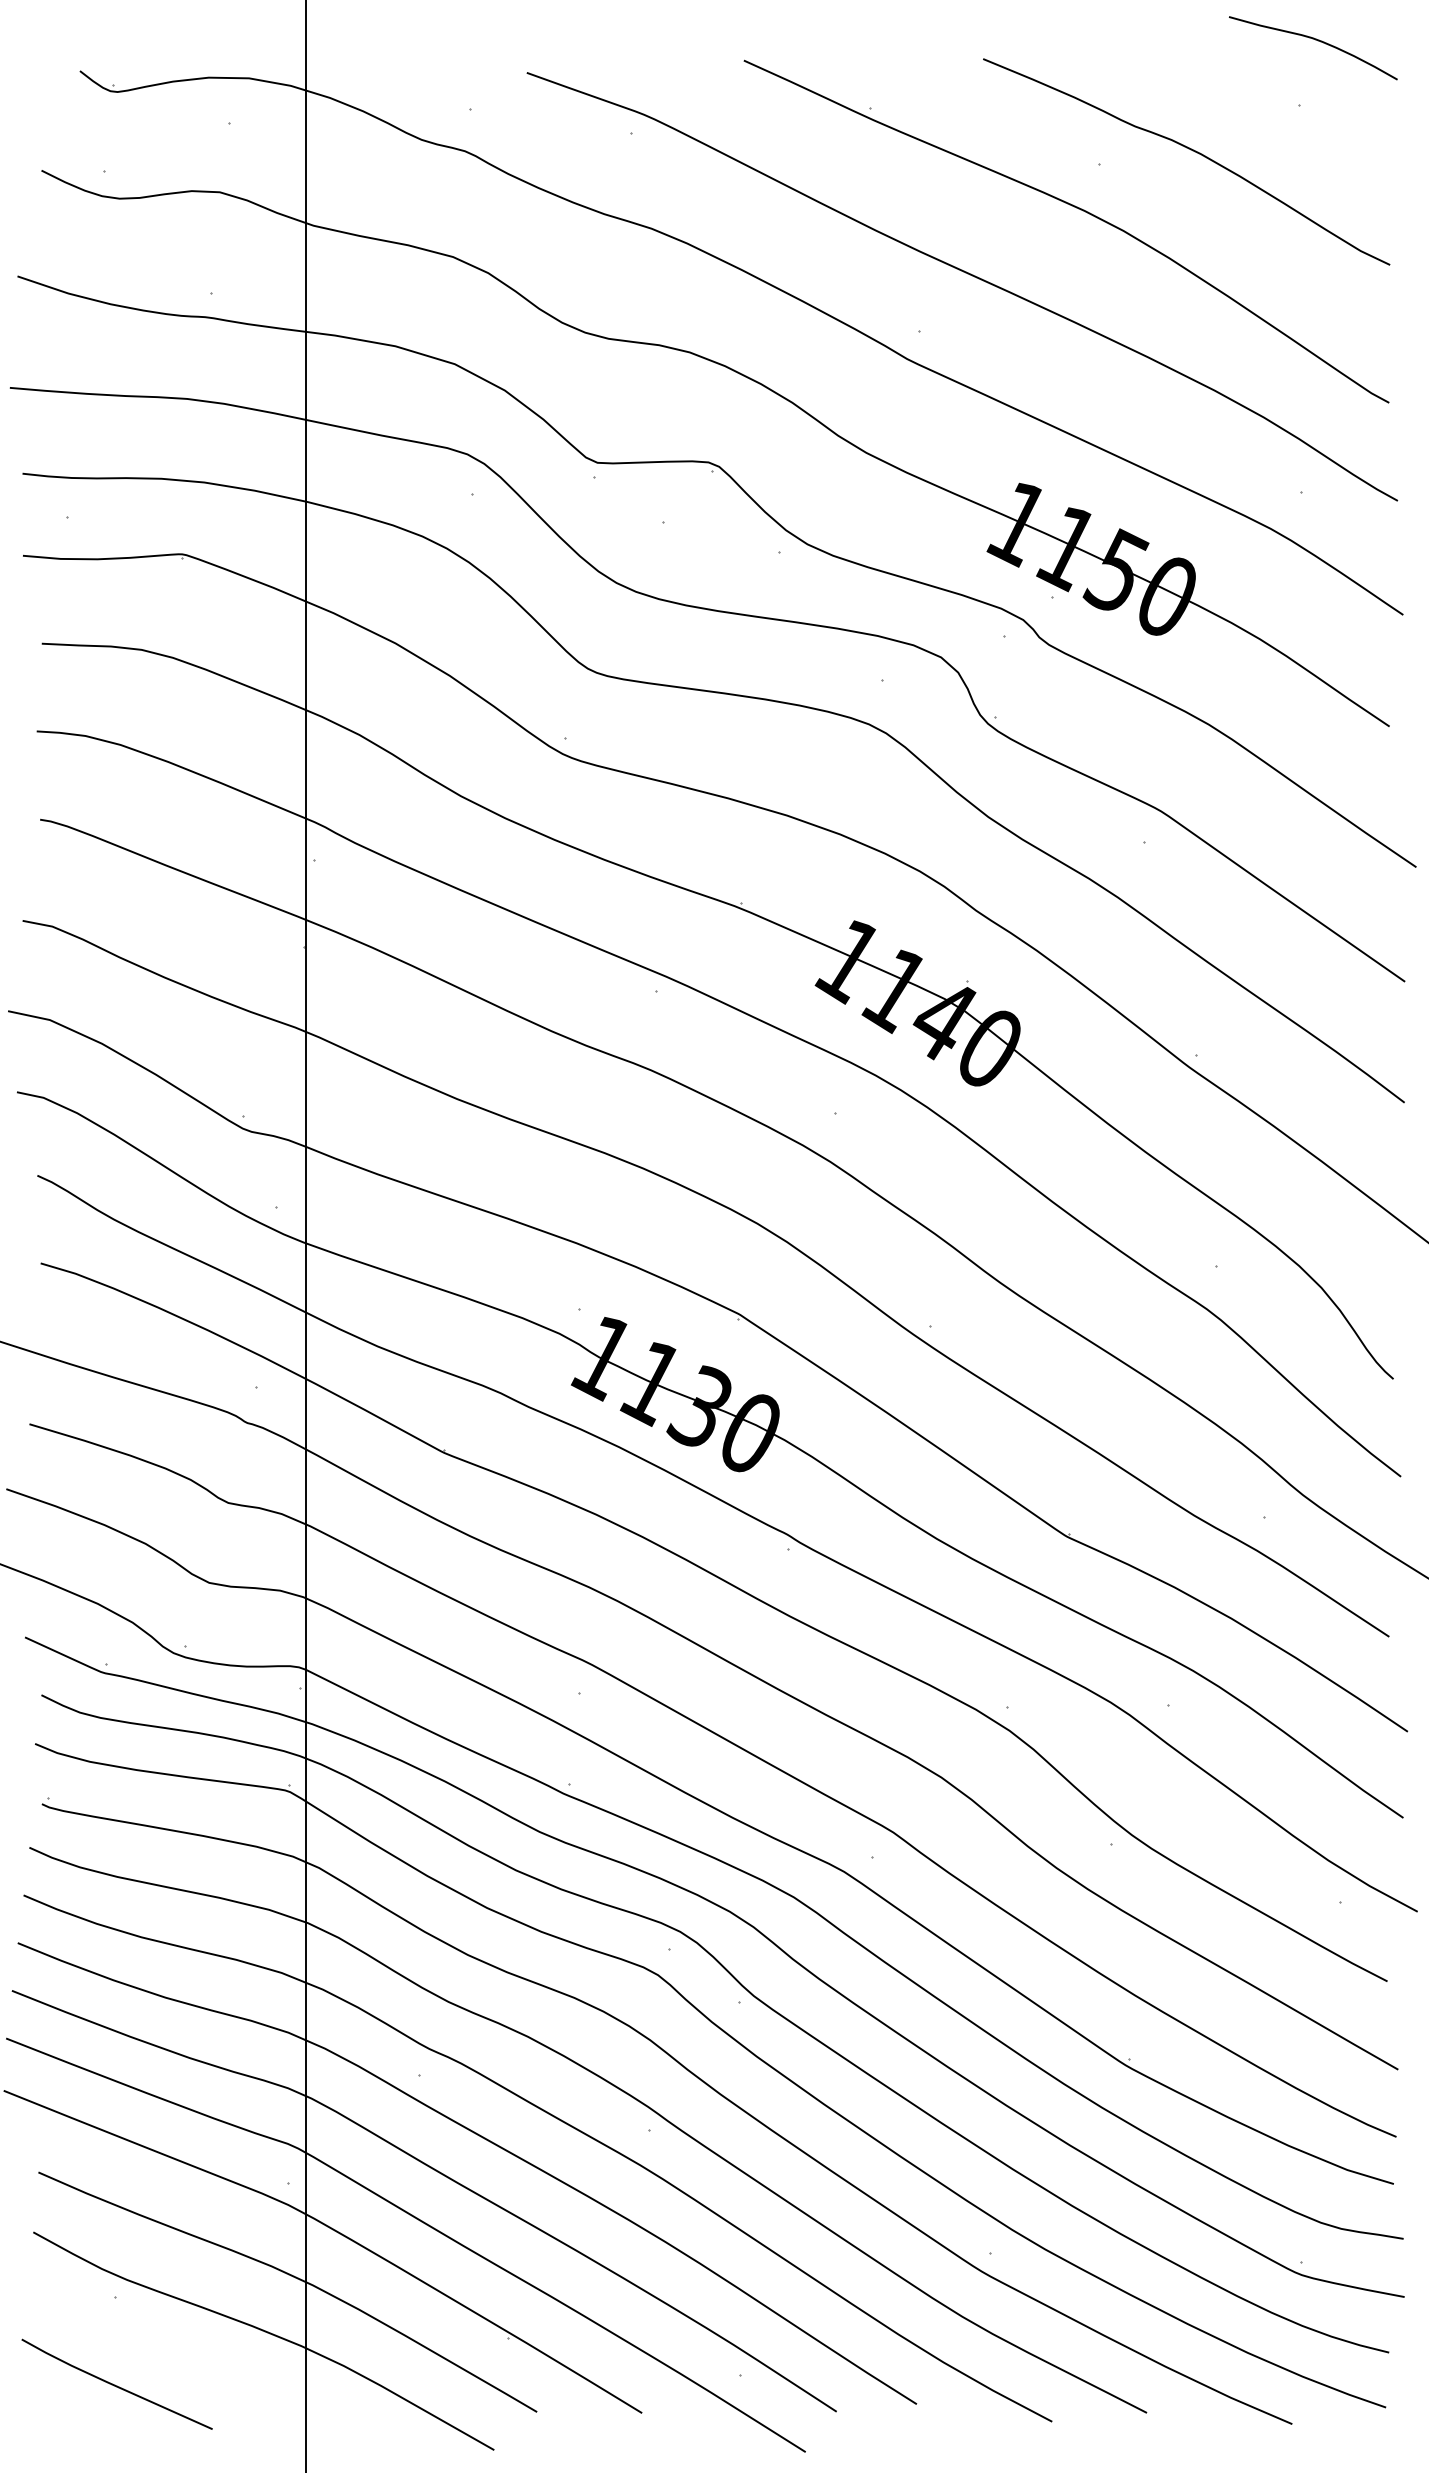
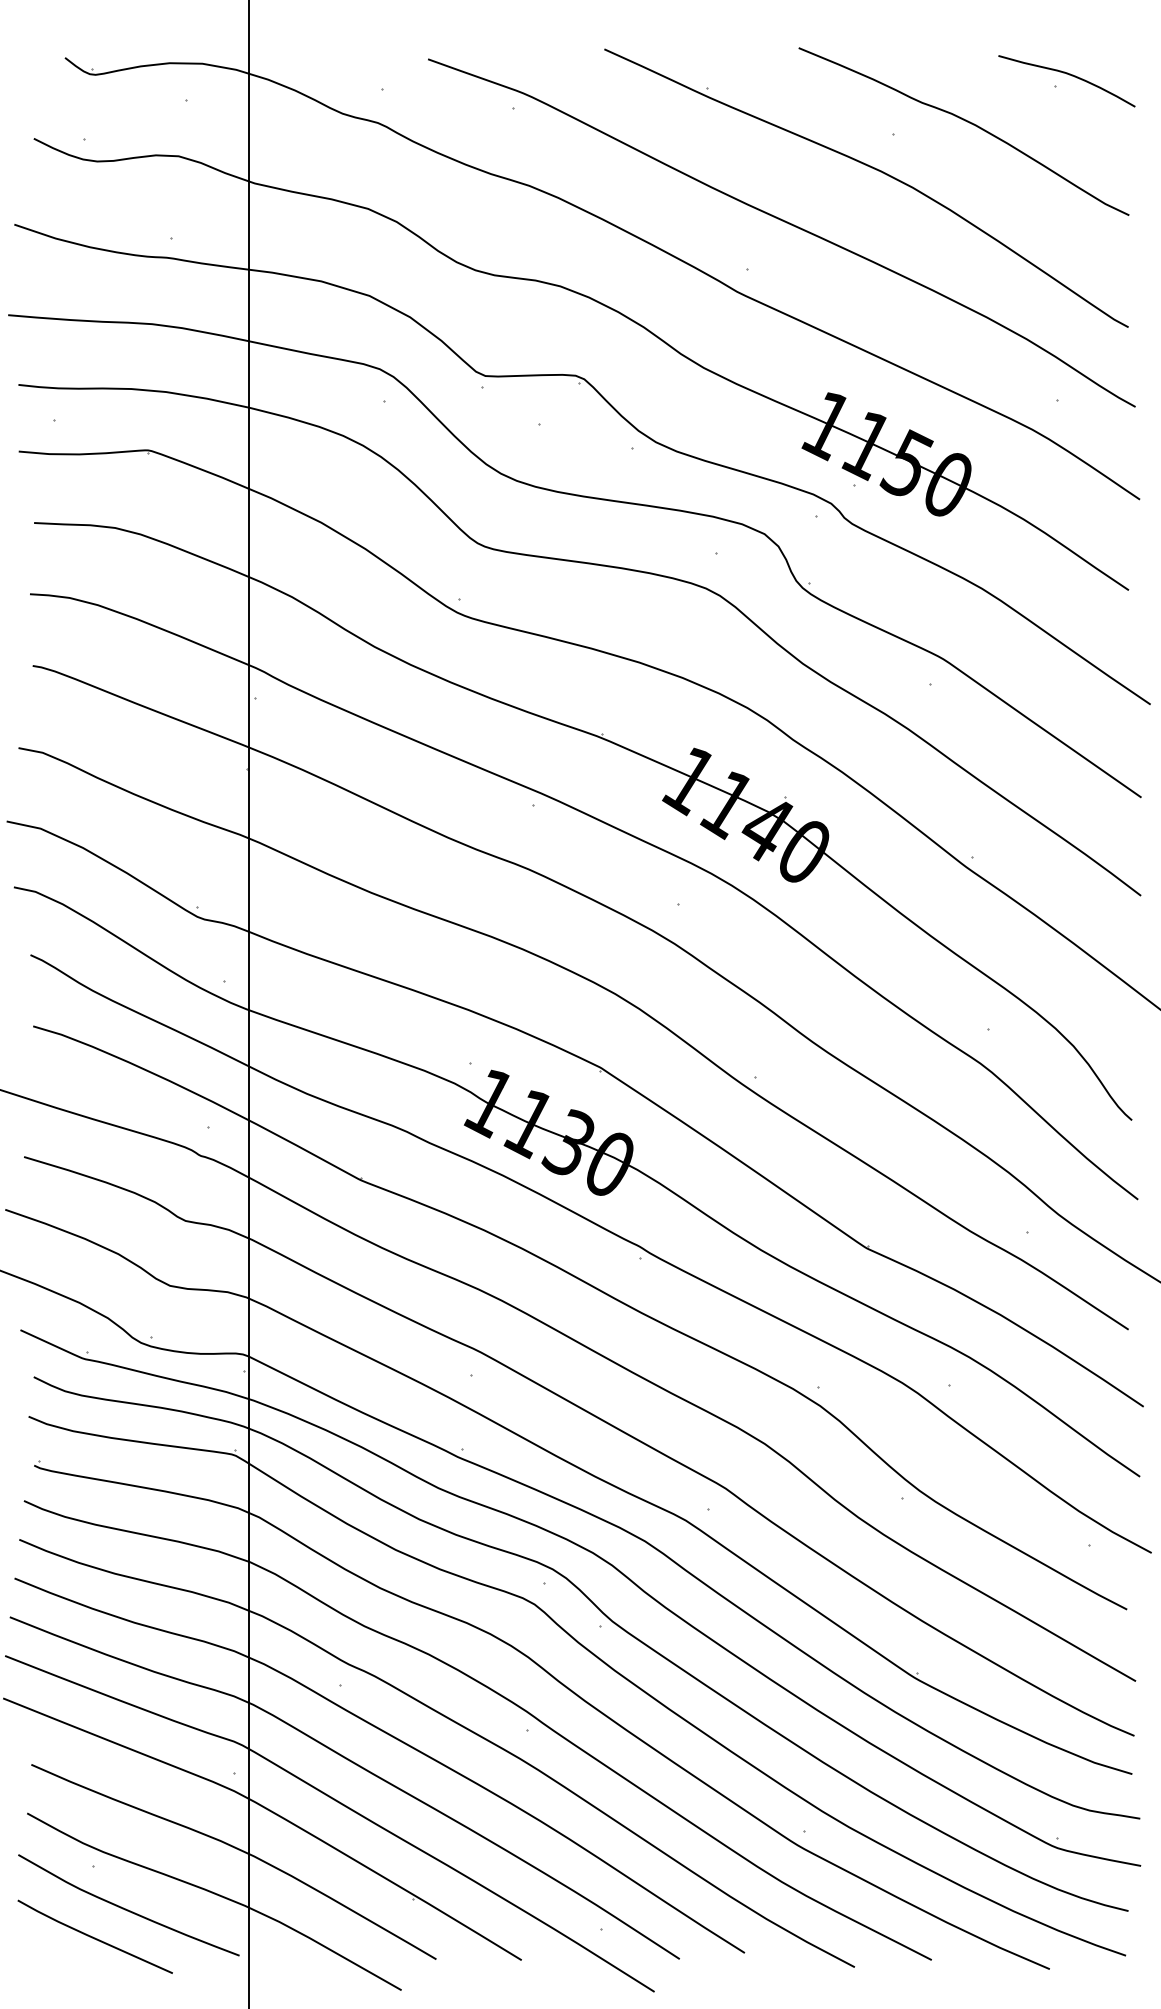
curve: (1316, 41) -> (1069, 75), moved
curve: (155, 2349) -> (126, 1908), added

